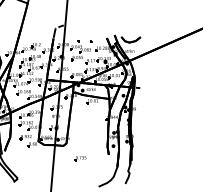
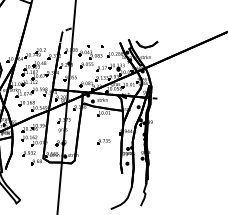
part: (80, 158) -> (103, 141), moved

